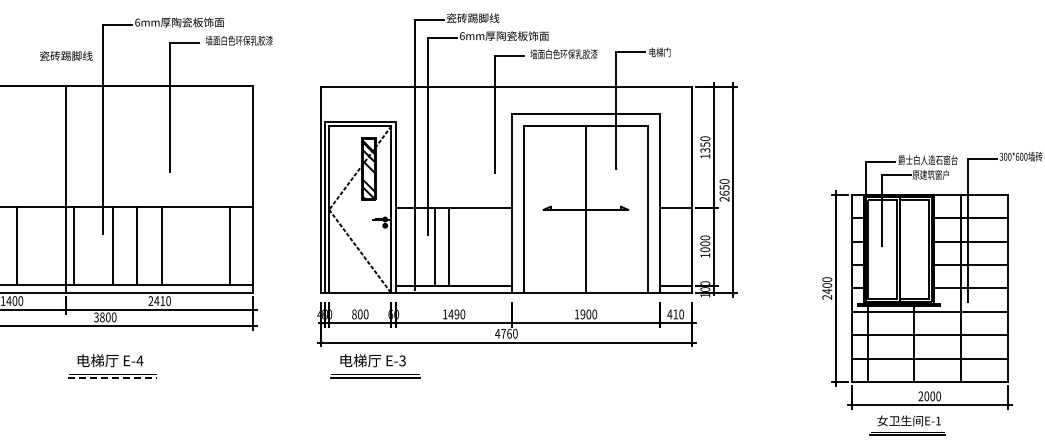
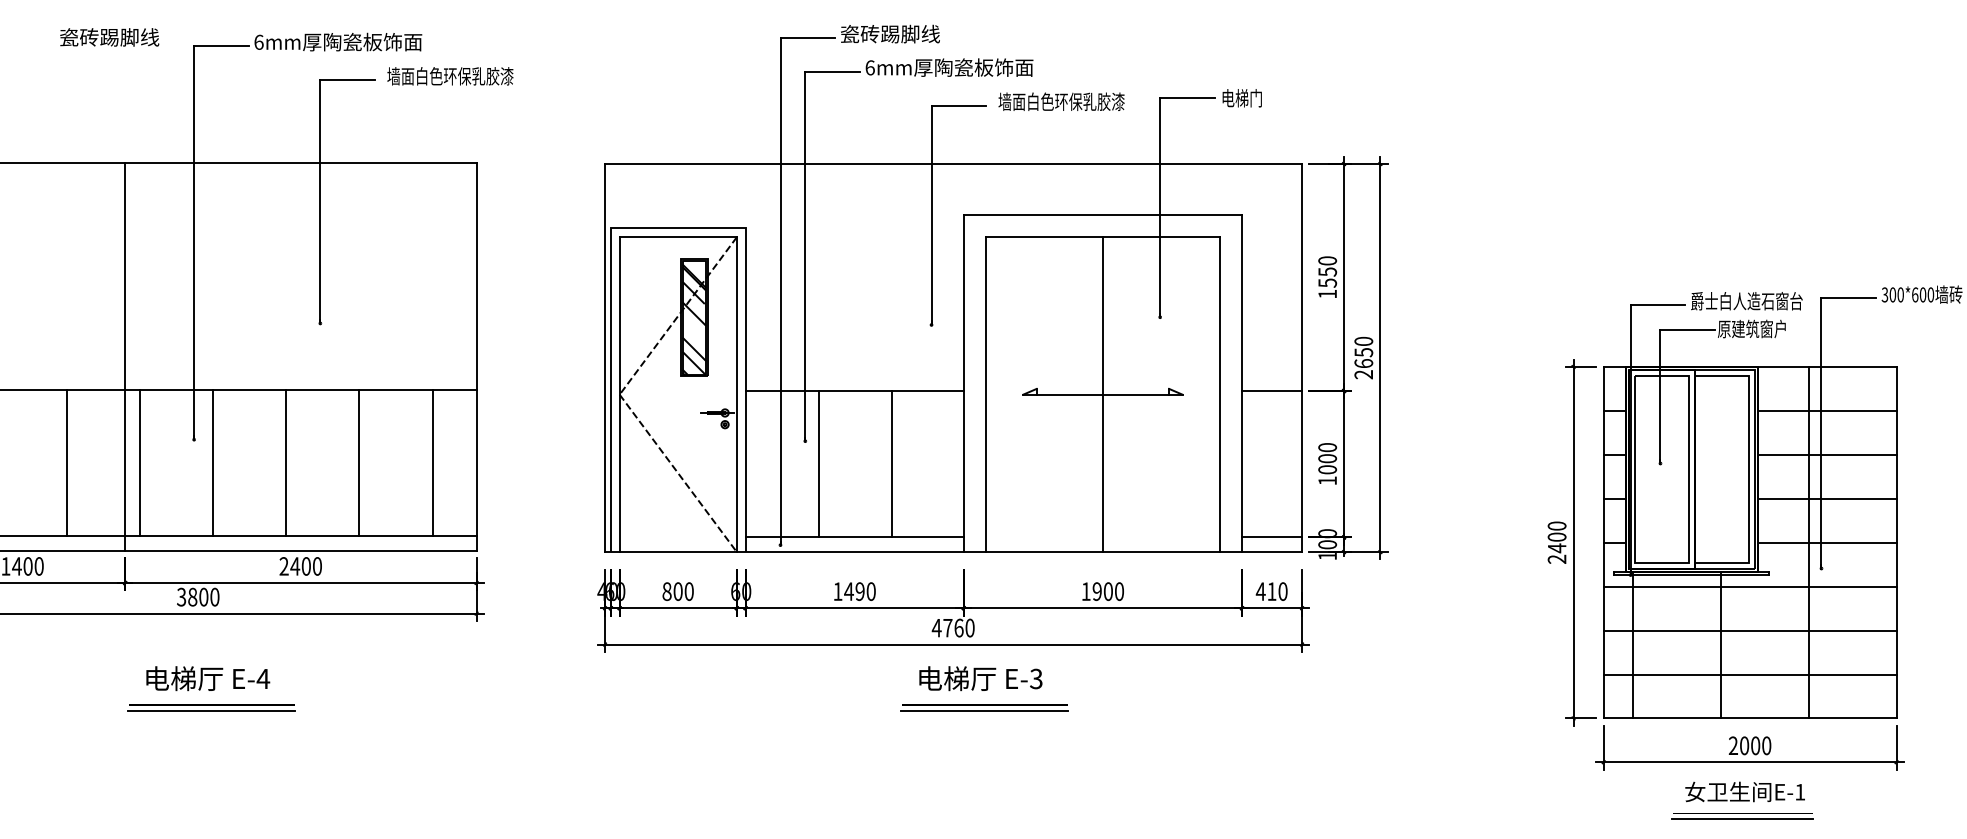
text: (66, 55) -> (110, 36), moved
text: (704, 150) -> (1326, 283), 1350 -> 1550
line: (17, 245) -> (66, 461), moved
line: (137, 245) -> (287, 461), moved
line: (161, 245) -> (358, 461), moved
line: (448, 246) -> (891, 463), moved
text: (162, 300) -> (305, 565), 2410 -> 2400
part: (375, 366) -> (985, 689), moved
line: (112, 378) -> (211, 712), dashed -> solid
part: (907, 425) -> (1742, 800), moved

